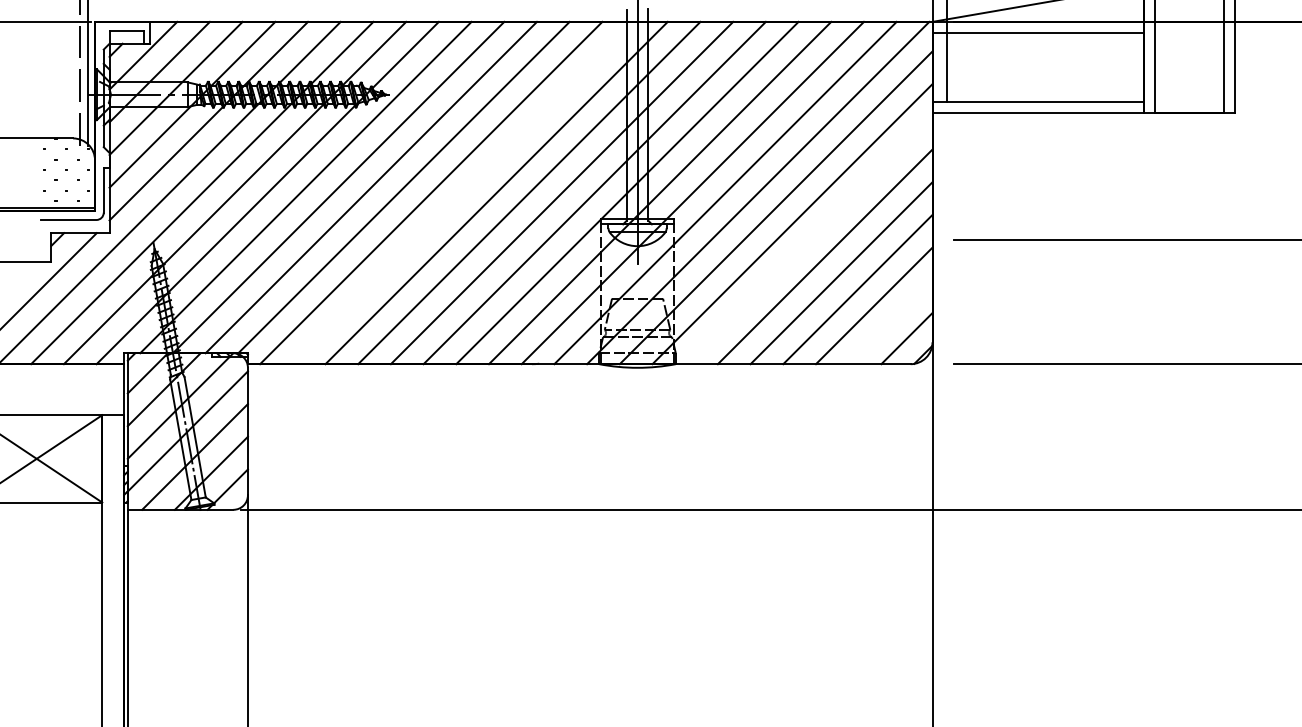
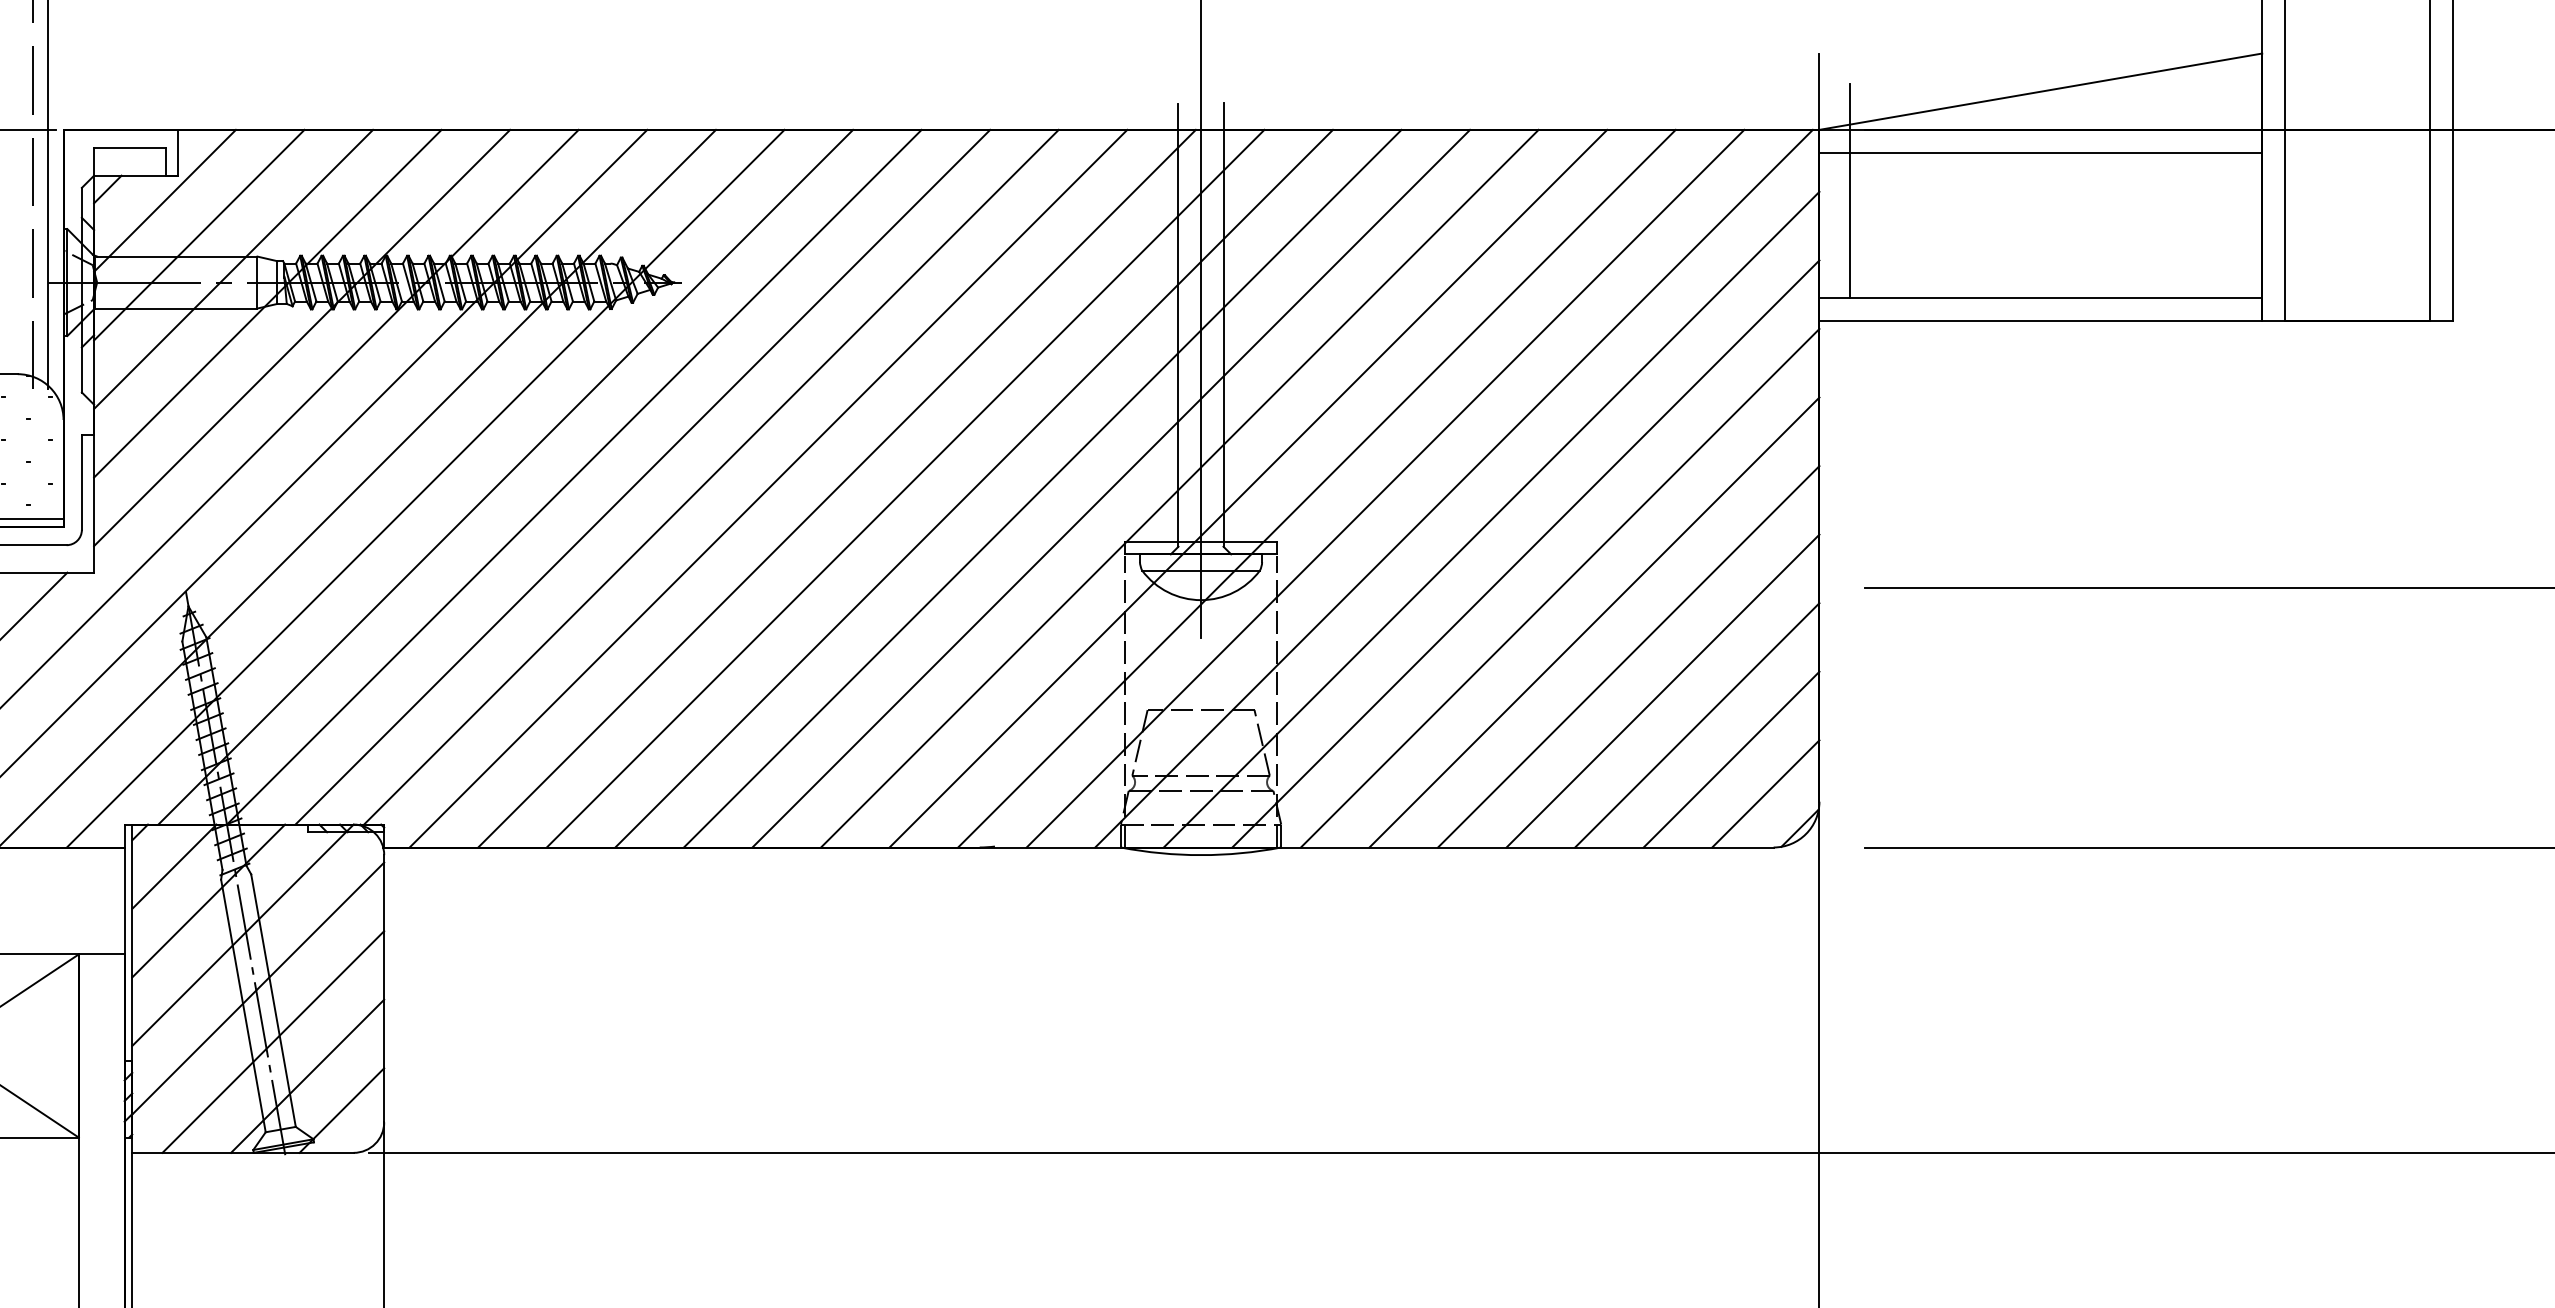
line: (463, 192) -> (836, 487), added
line: (808, 240) -> (1559, 588), added
line: (890, 322) -> (1731, 760), added

